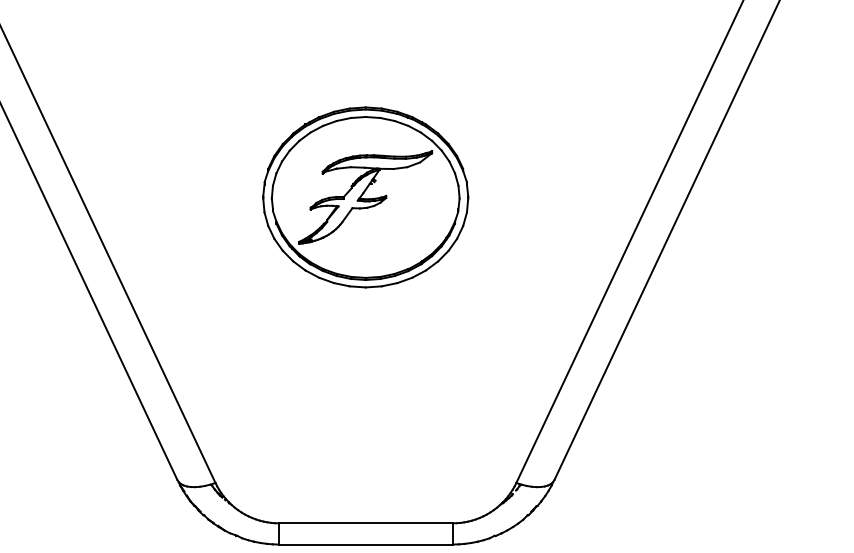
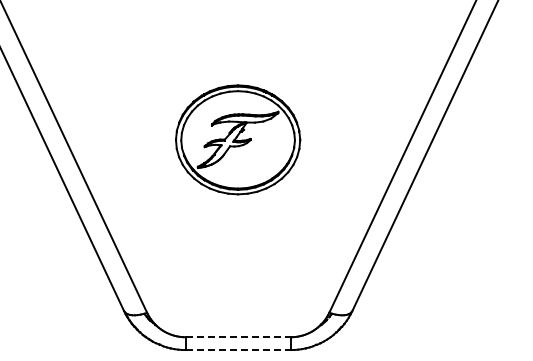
line: (366, 523) -> (238, 337), solid -> dashed
line: (366, 545) -> (238, 350), solid -> dashed

